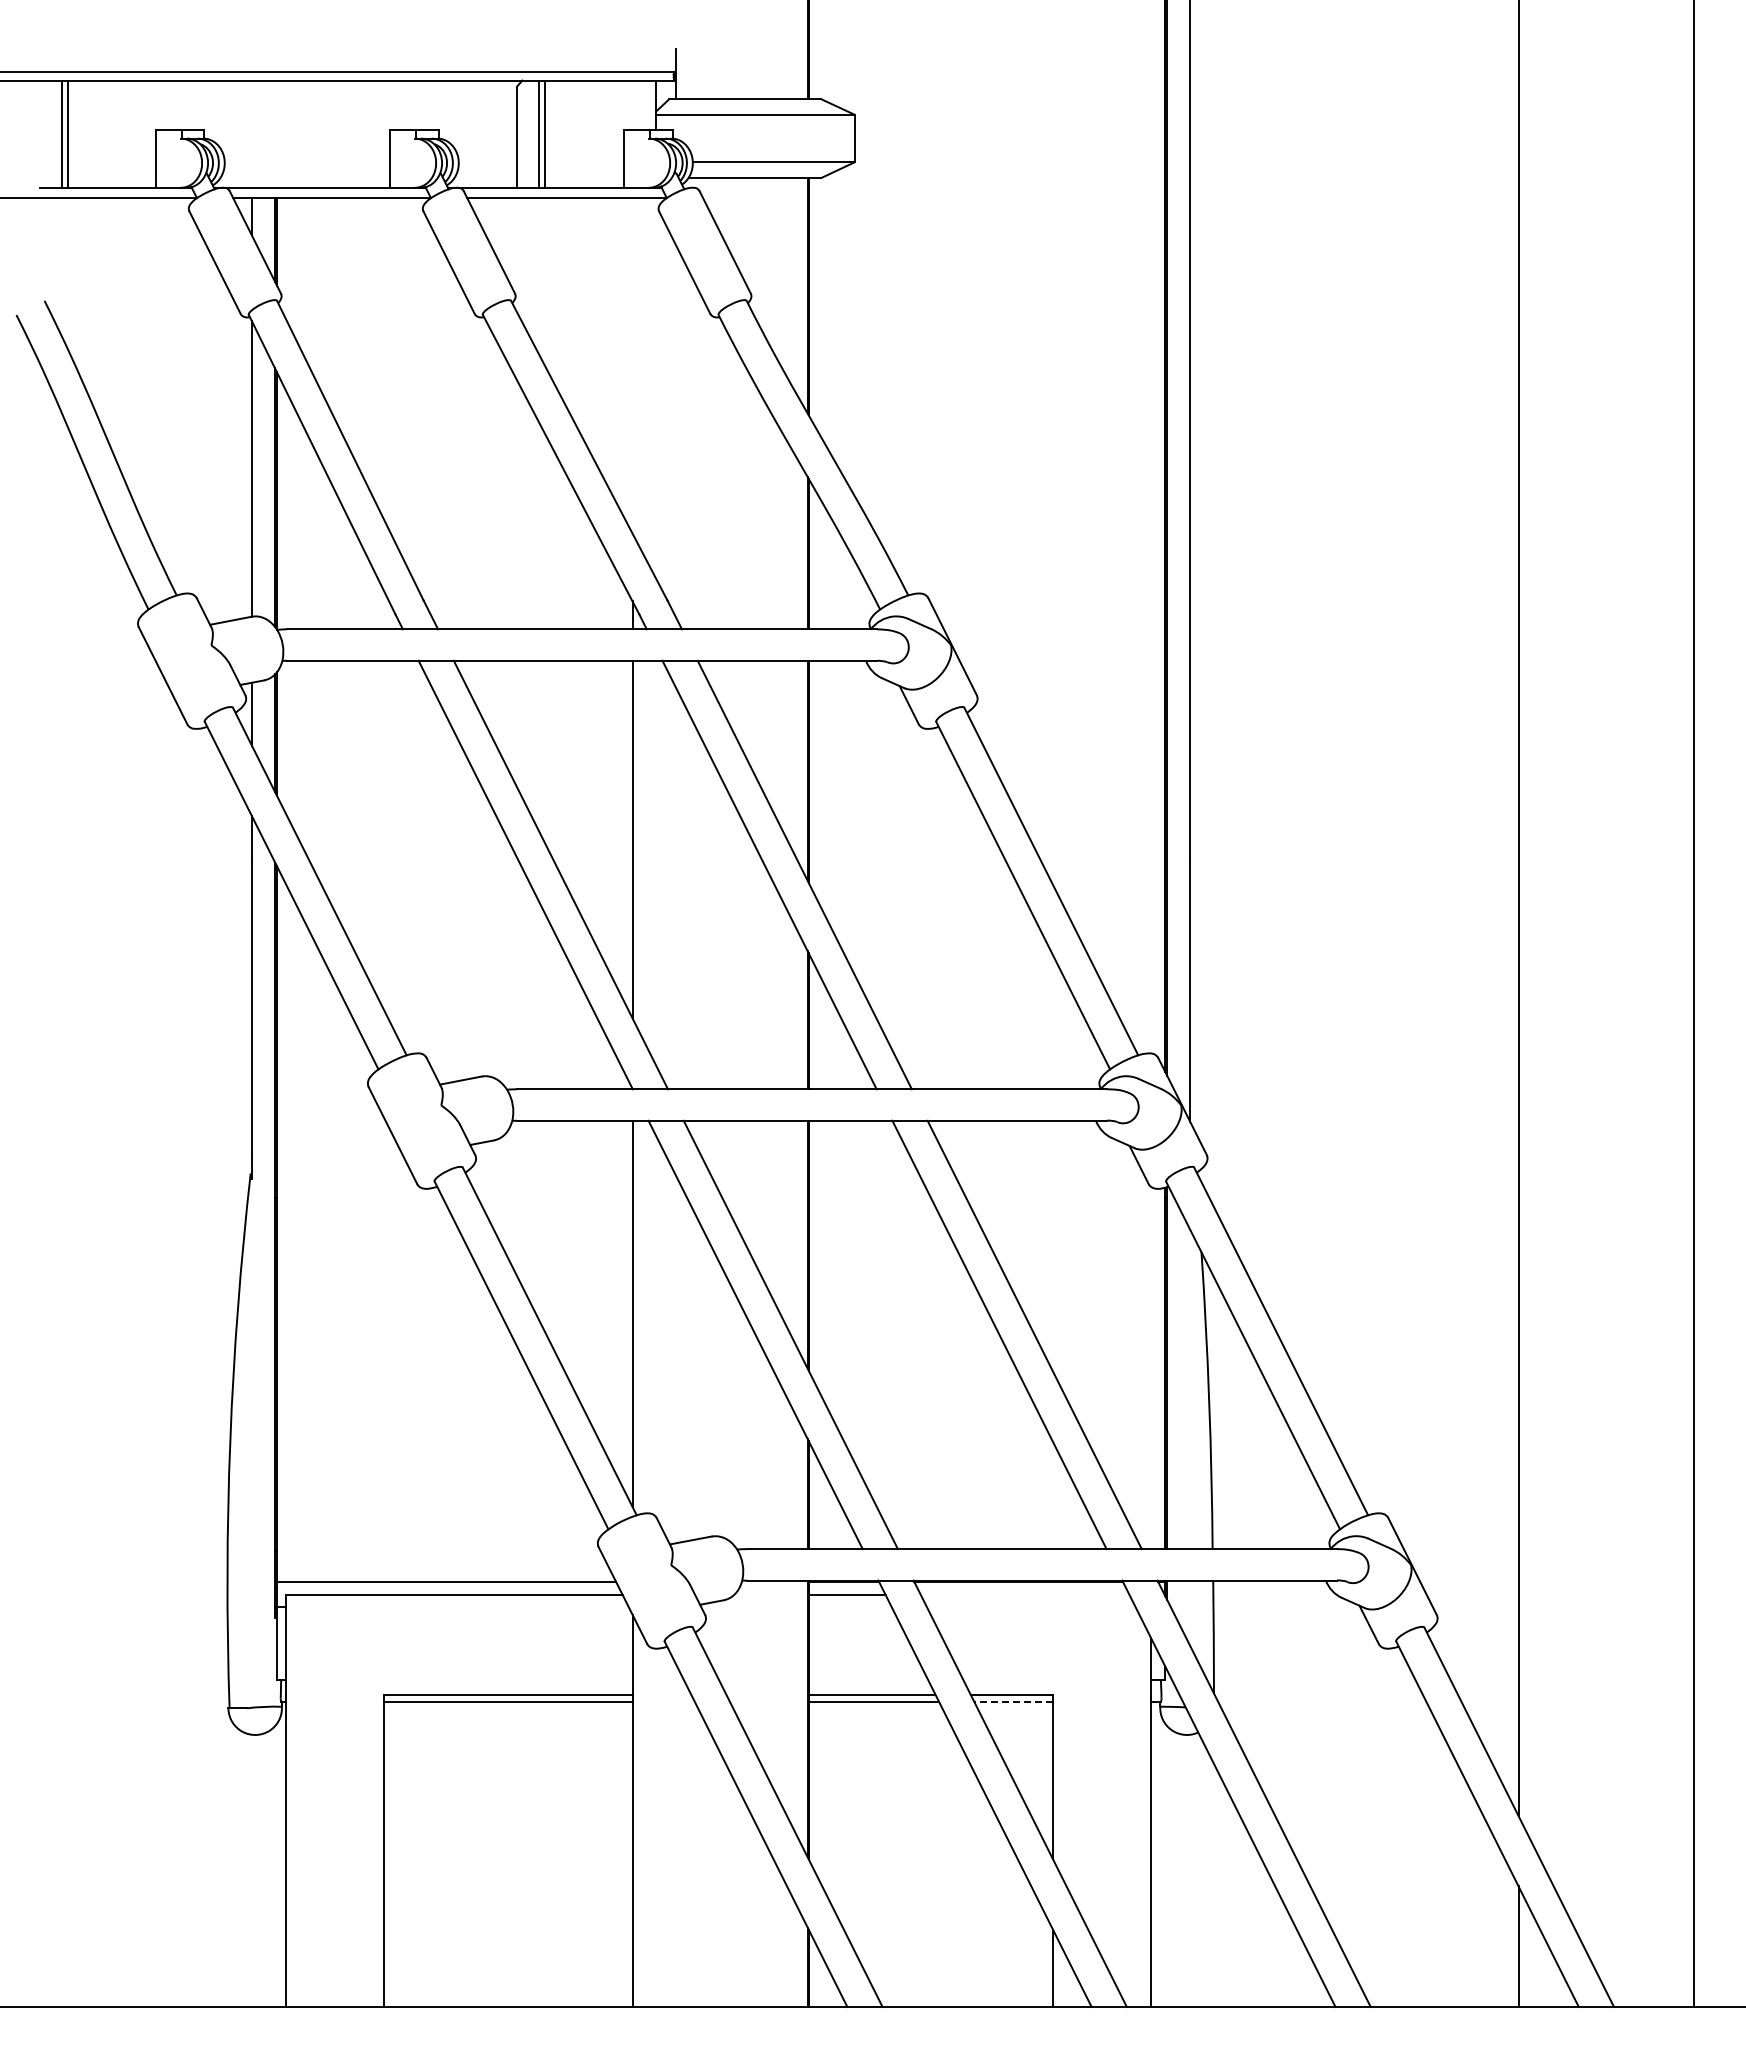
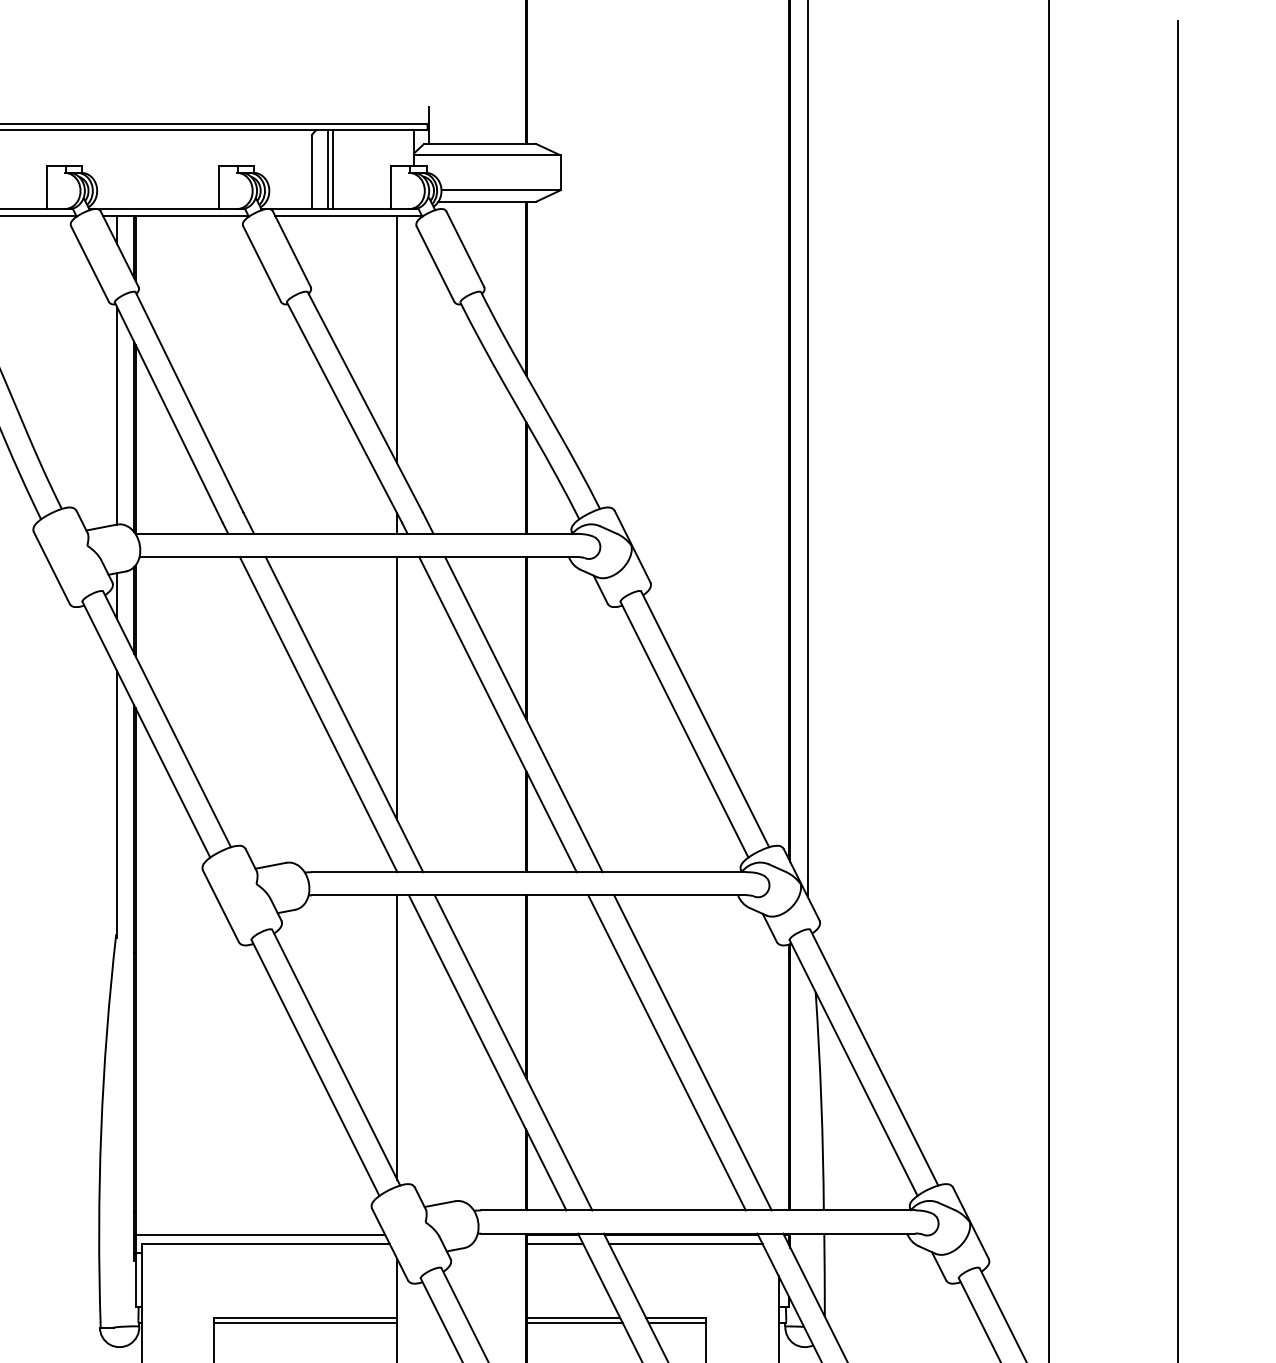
line: (632, 364) -> (397, 339), added
line: (1024, 1595) -> (685, 1244), added
line: (1013, 1701) -> (677, 1322), dashed -> solid

